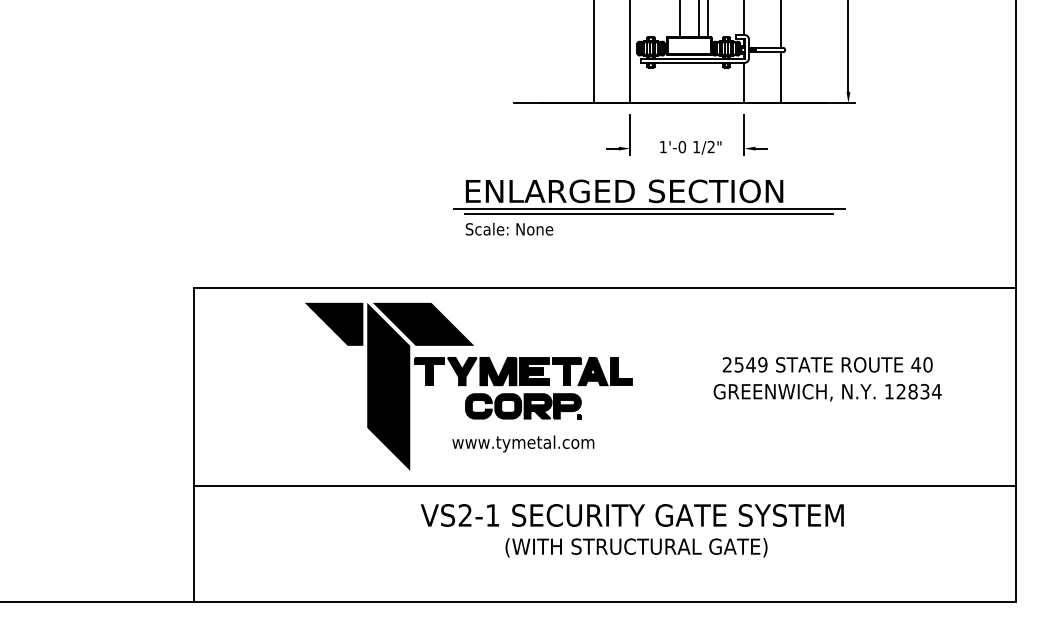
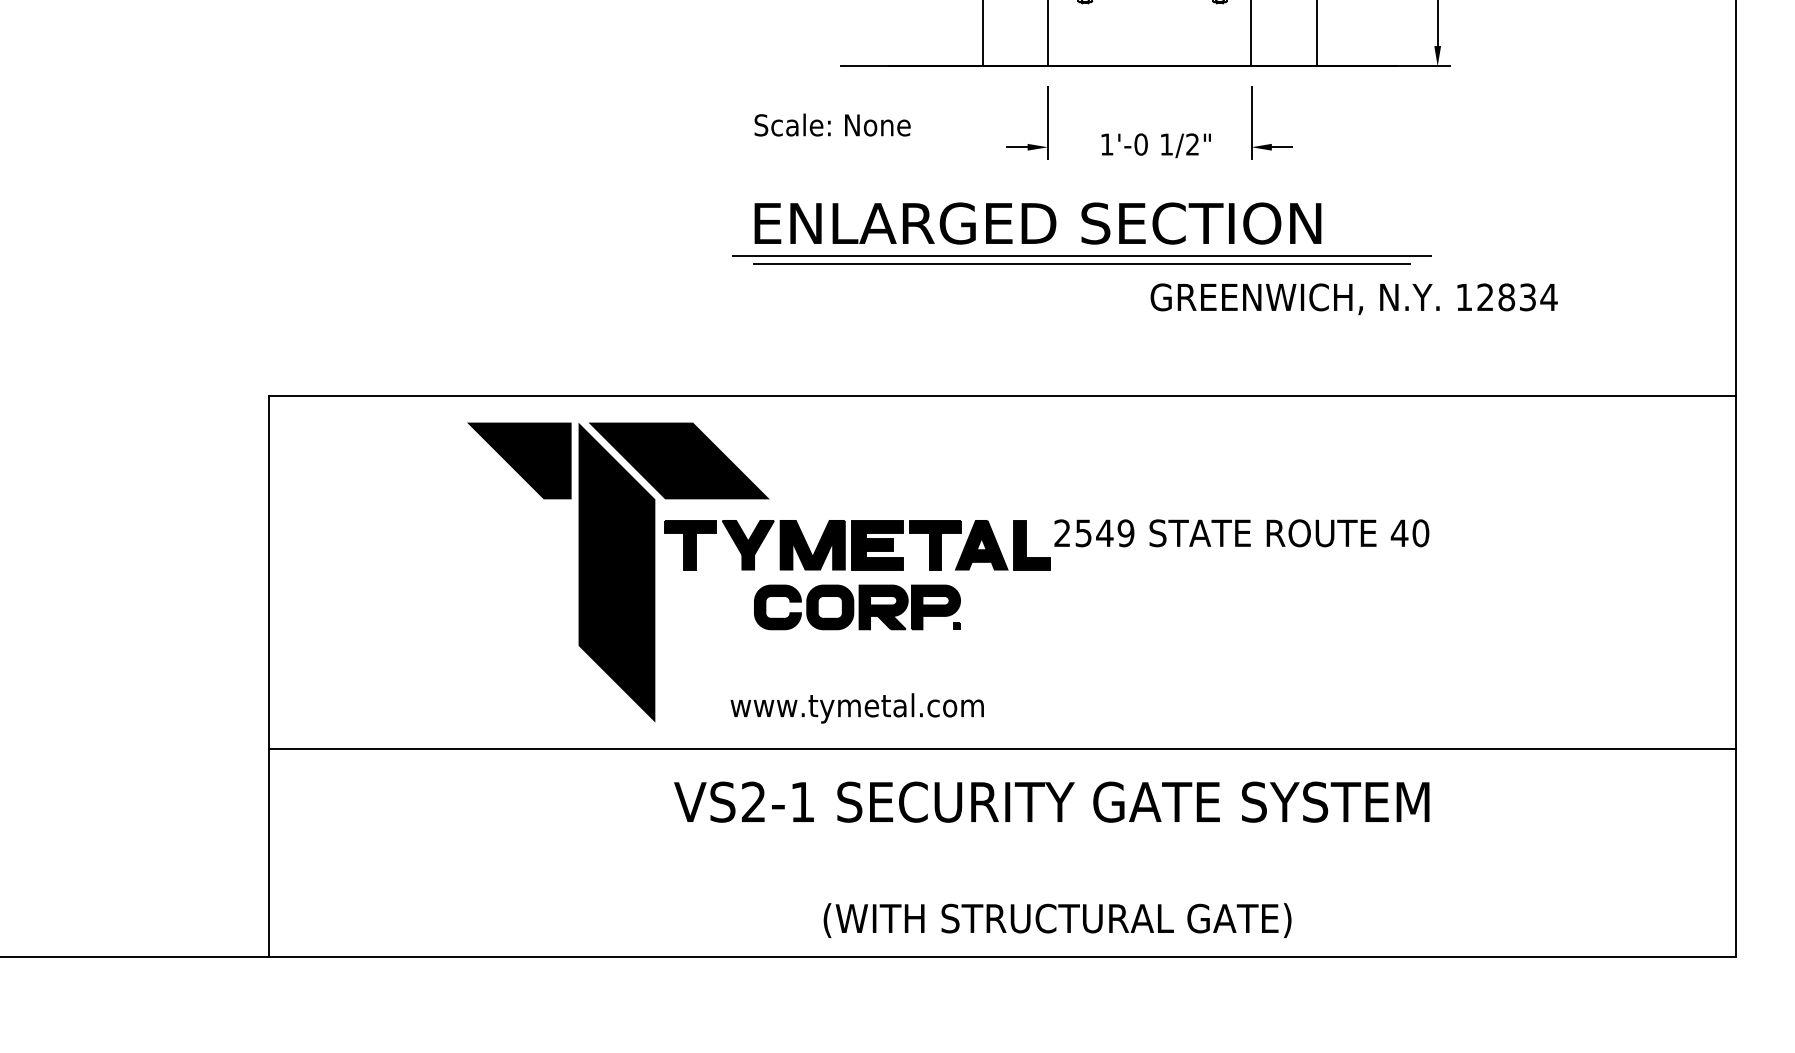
text: (509, 228) -> (832, 123), moved
text: (827, 364) -> (1241, 532), moved
text: (827, 392) -> (1353, 298), moved
text: (523, 443) -> (857, 707), moved
text: (636, 547) -> (1057, 920), moved

